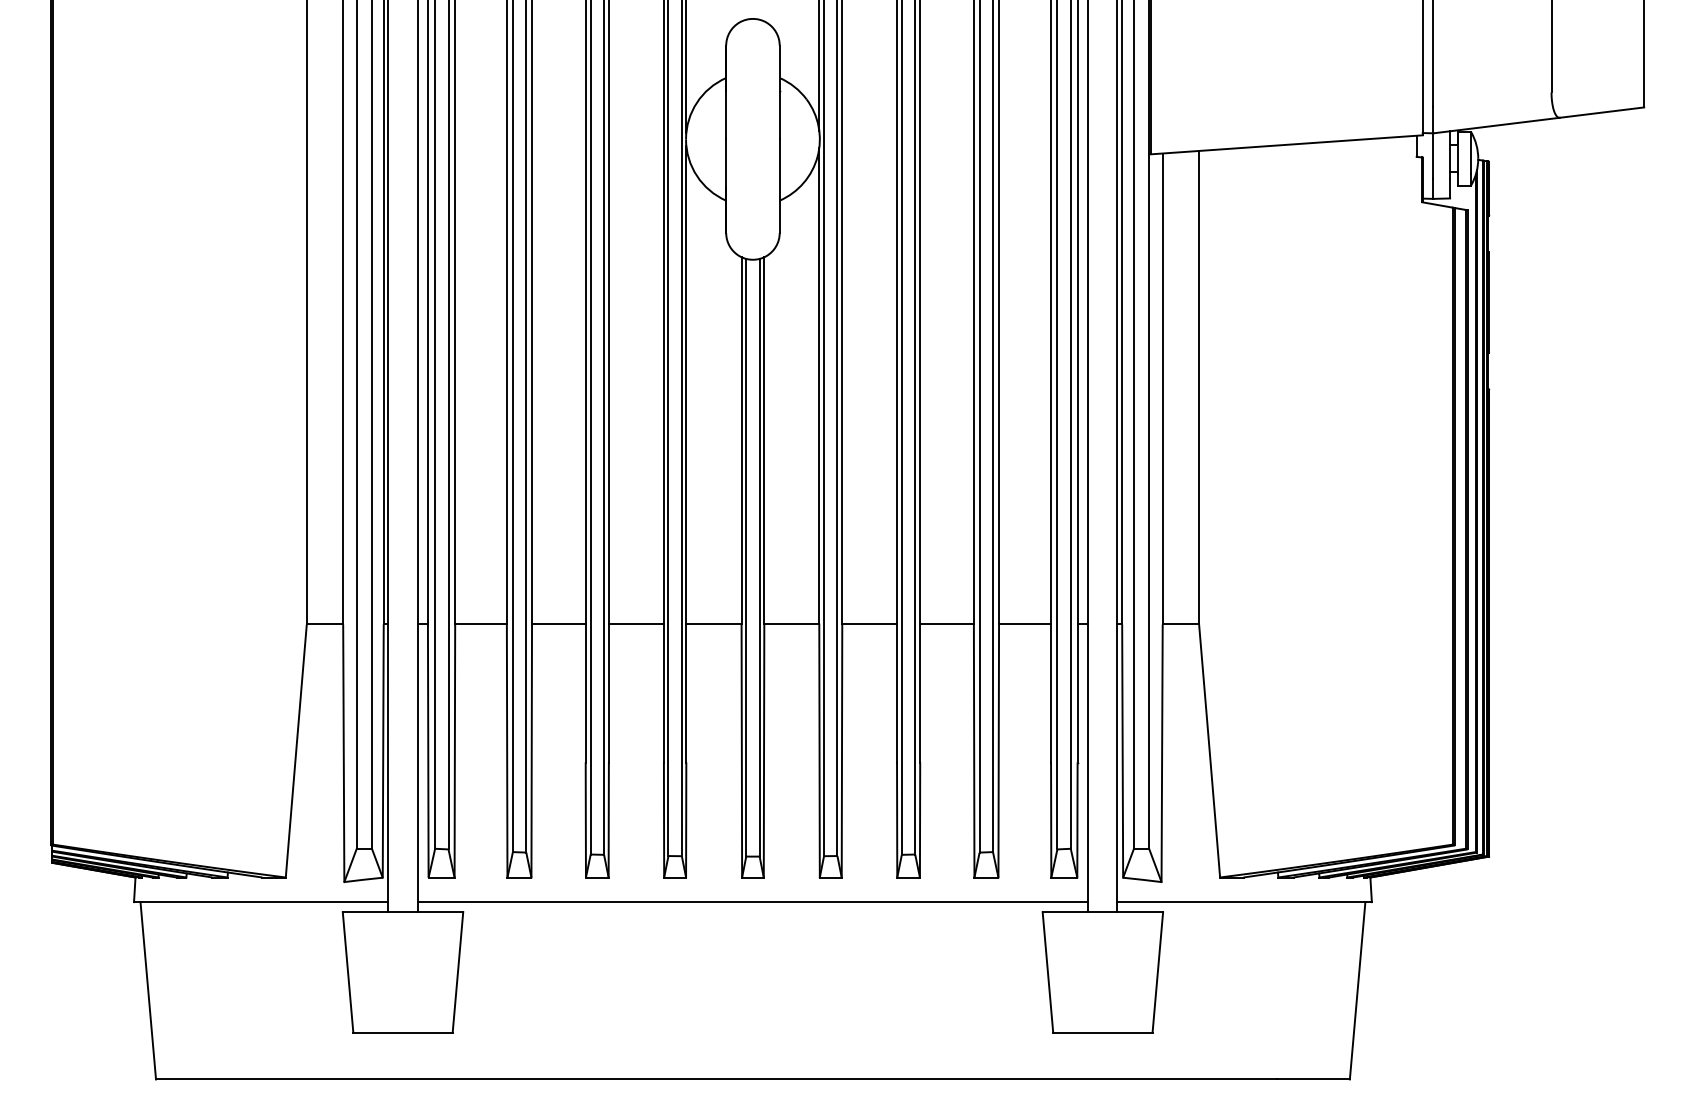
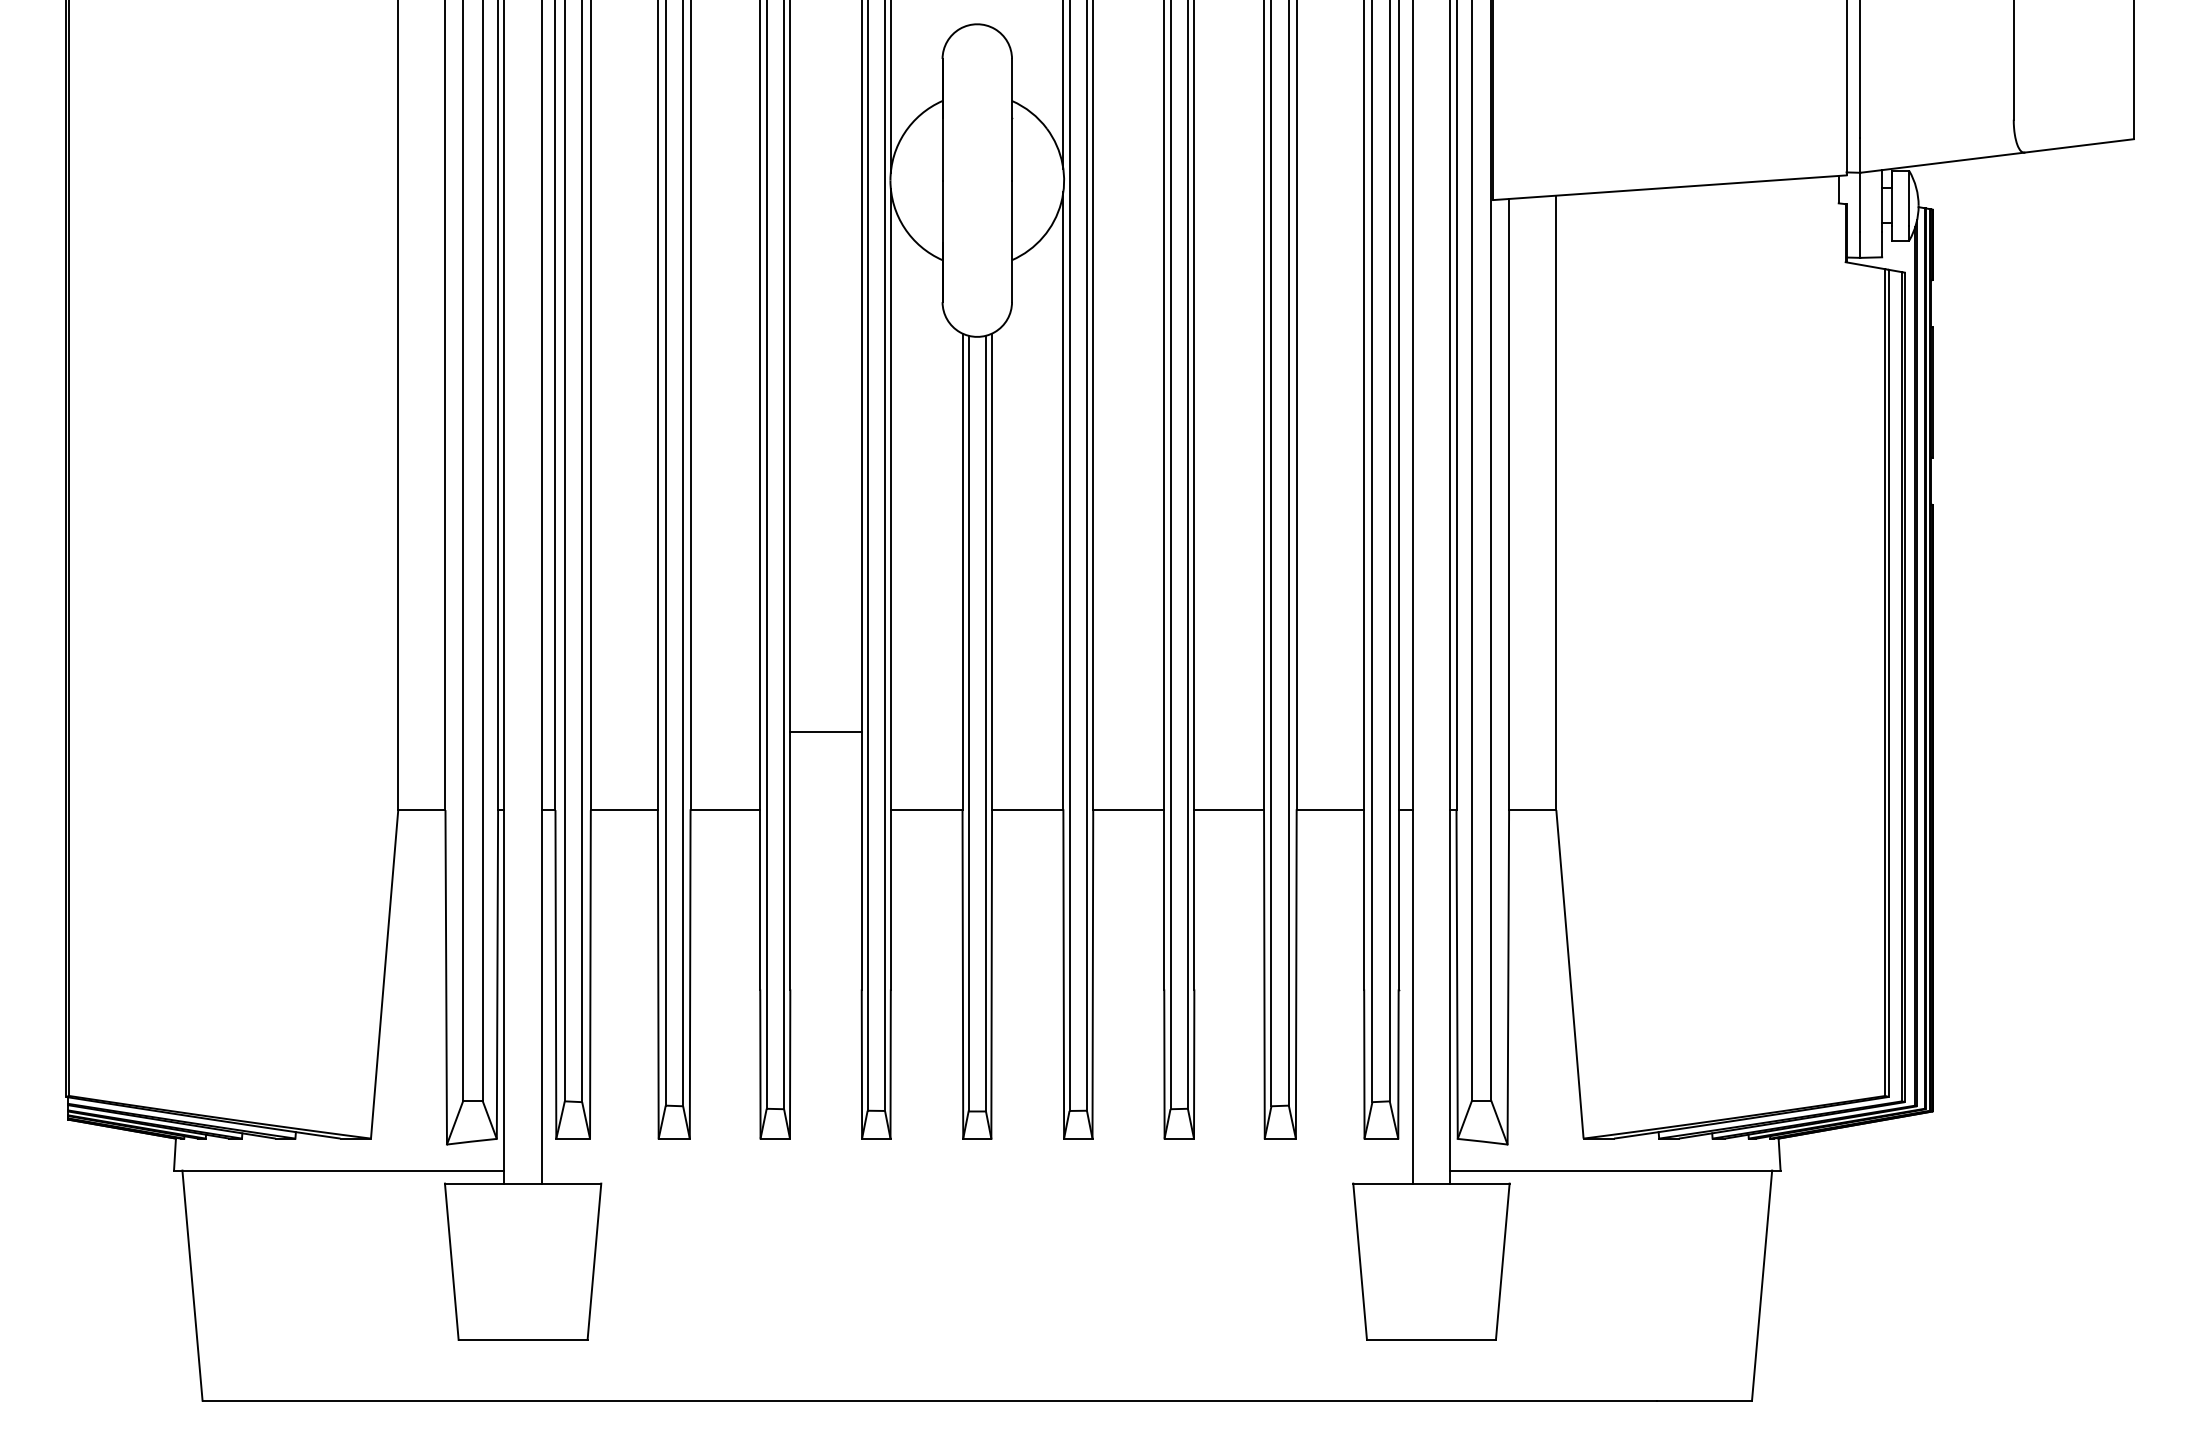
line: (635, 624) -> (825, 732), moved
line: (753, 902) -> (977, 1170), removed

